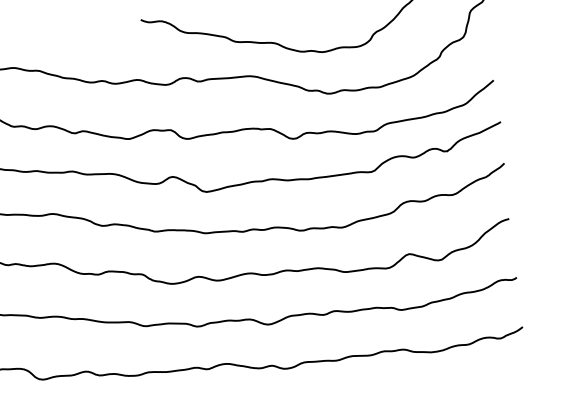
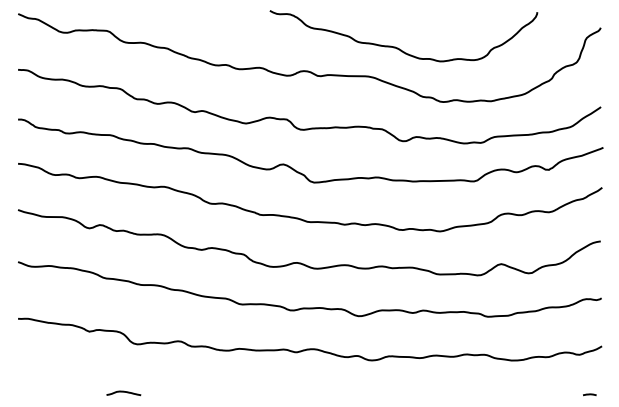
curve: (515, 378) -> (589, 394), added

